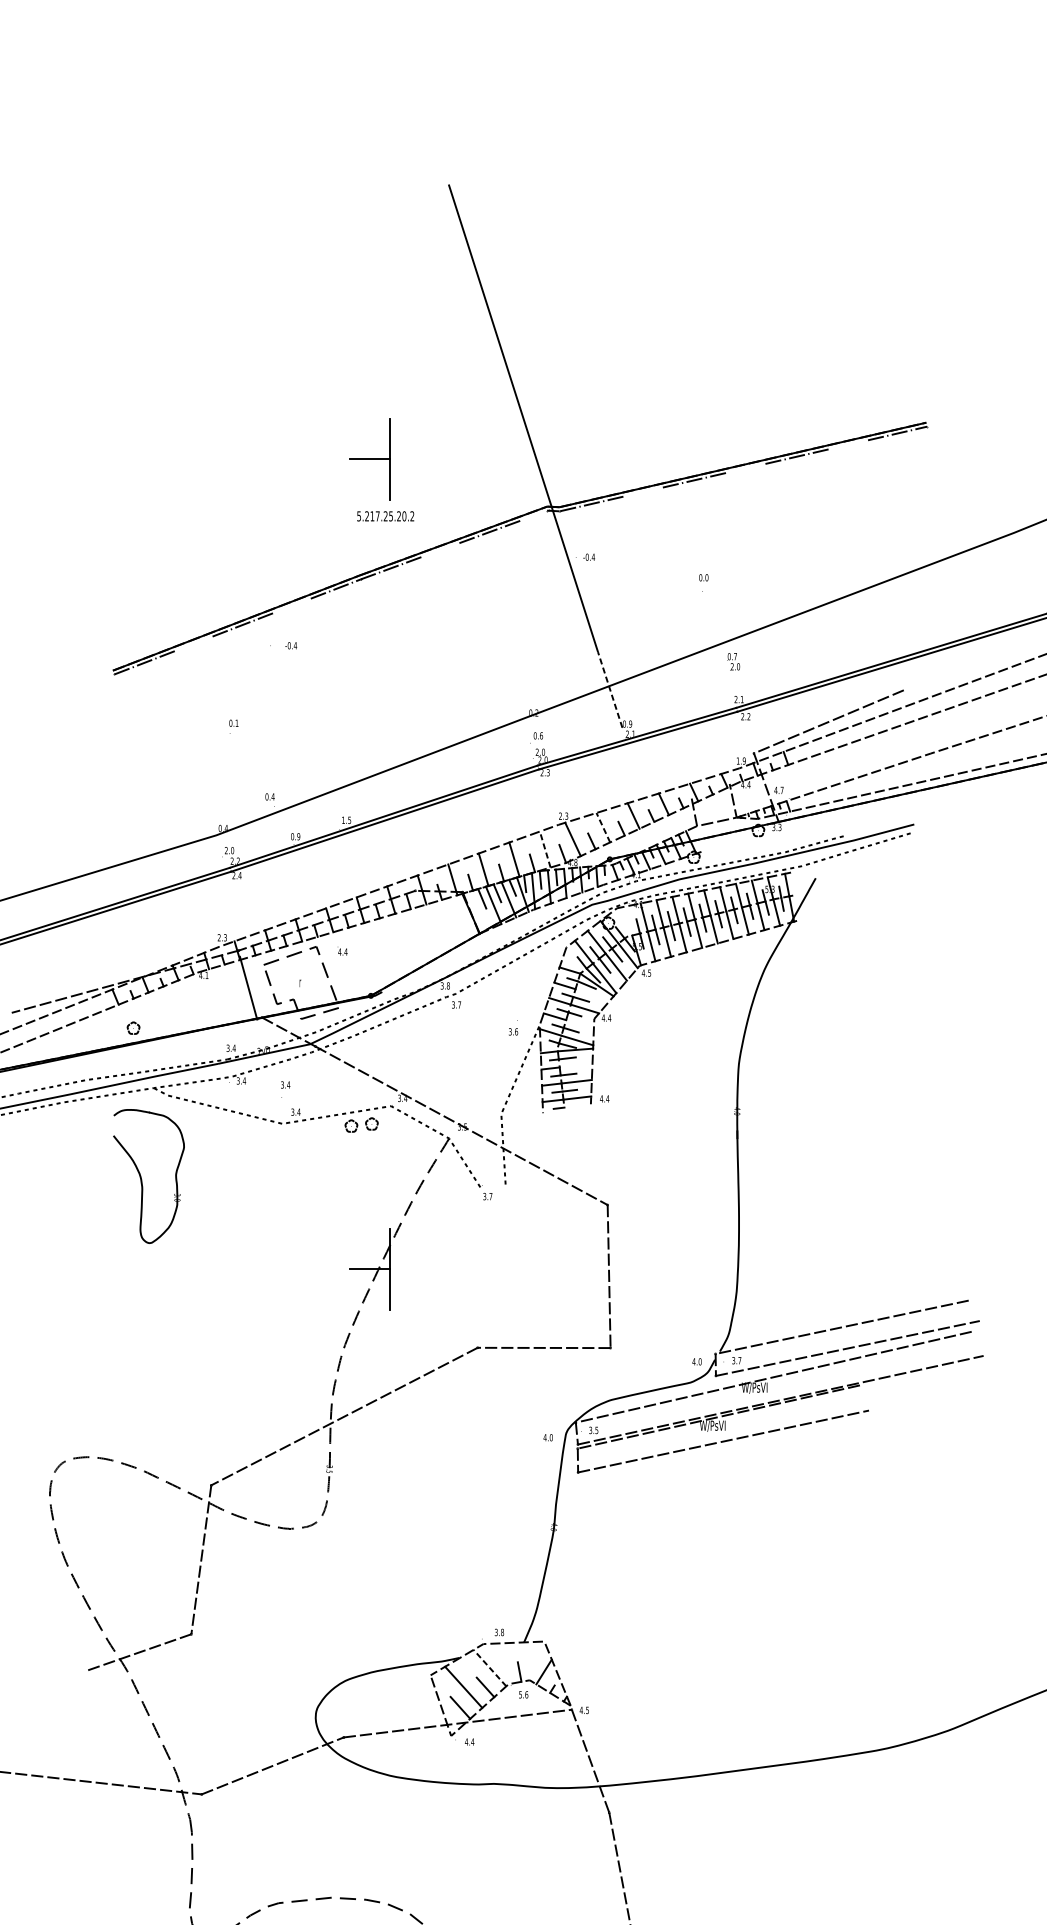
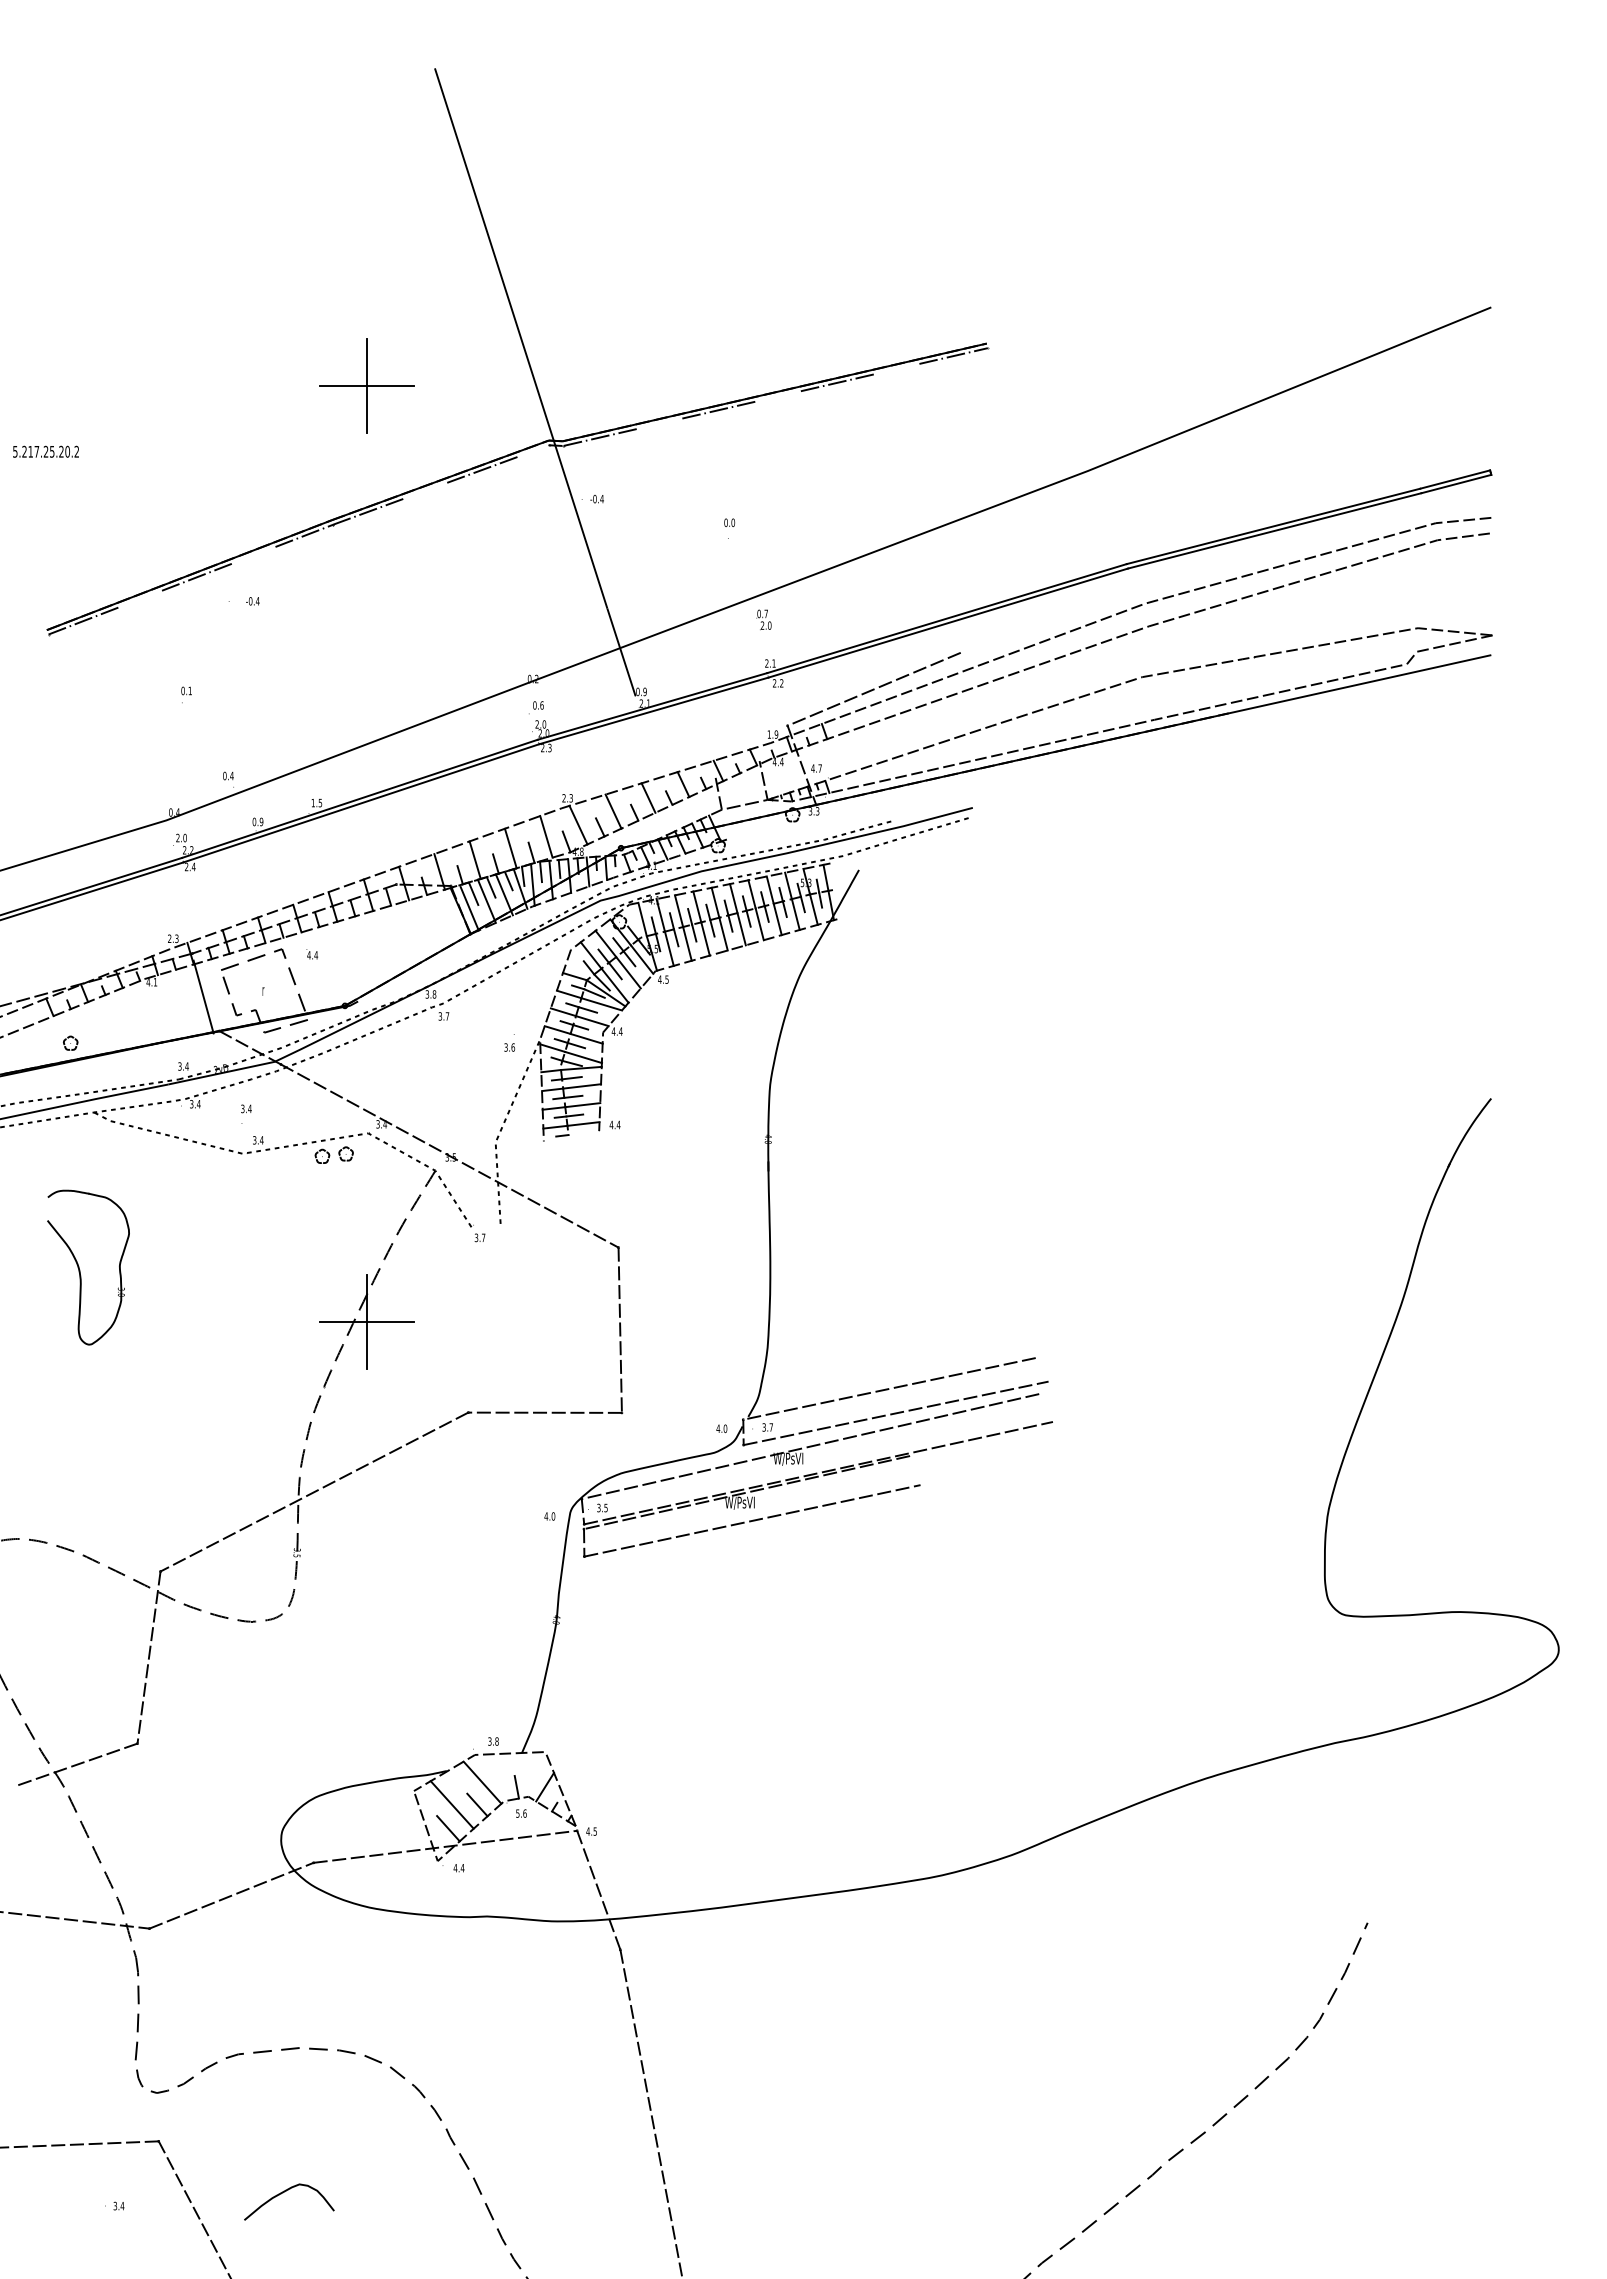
line: (410, 458) -> (390, 385), added
text: (385, 516) -> (45, 451), moved
line: (610, 690) -> (621, 652), dashed -> solid
line: (603, 827) -> (613, 811), dashed -> solid
line: (545, 849) -> (546, 836), dashed -> solid
line: (478, 911) -> (469, 908), added
line: (628, 921) -> (642, 919), added
line: (592, 994) -> (601, 1004), added
line: (579, 1024) -> (586, 1038), added
line: (576, 1065) -> (582, 1086), added
part: (142, 1178) -> (80, 1270), moved
line: (410, 1268) -> (390, 1321), added
line: (489, 1667) -> (482, 1782), dashed -> solid

